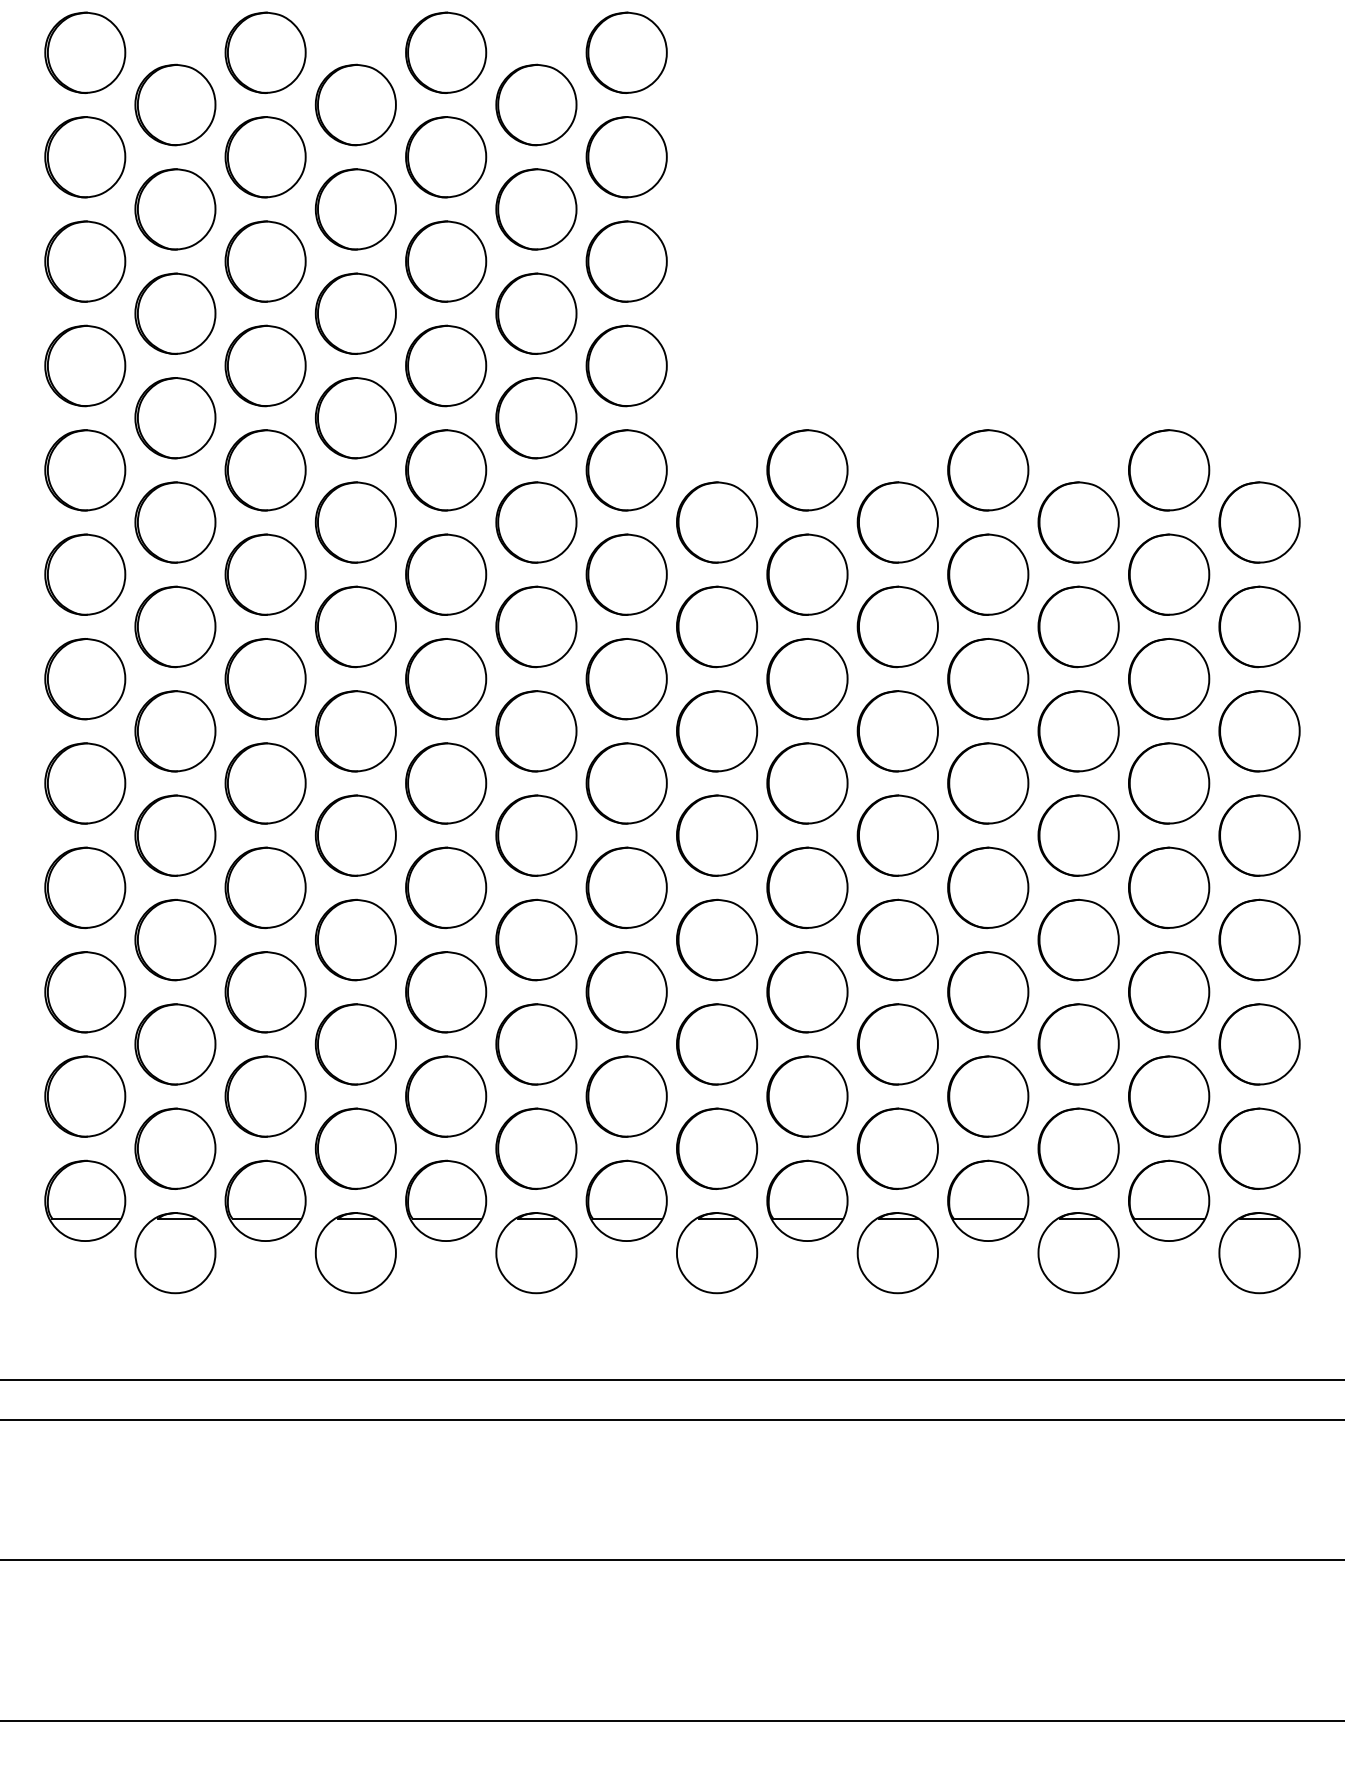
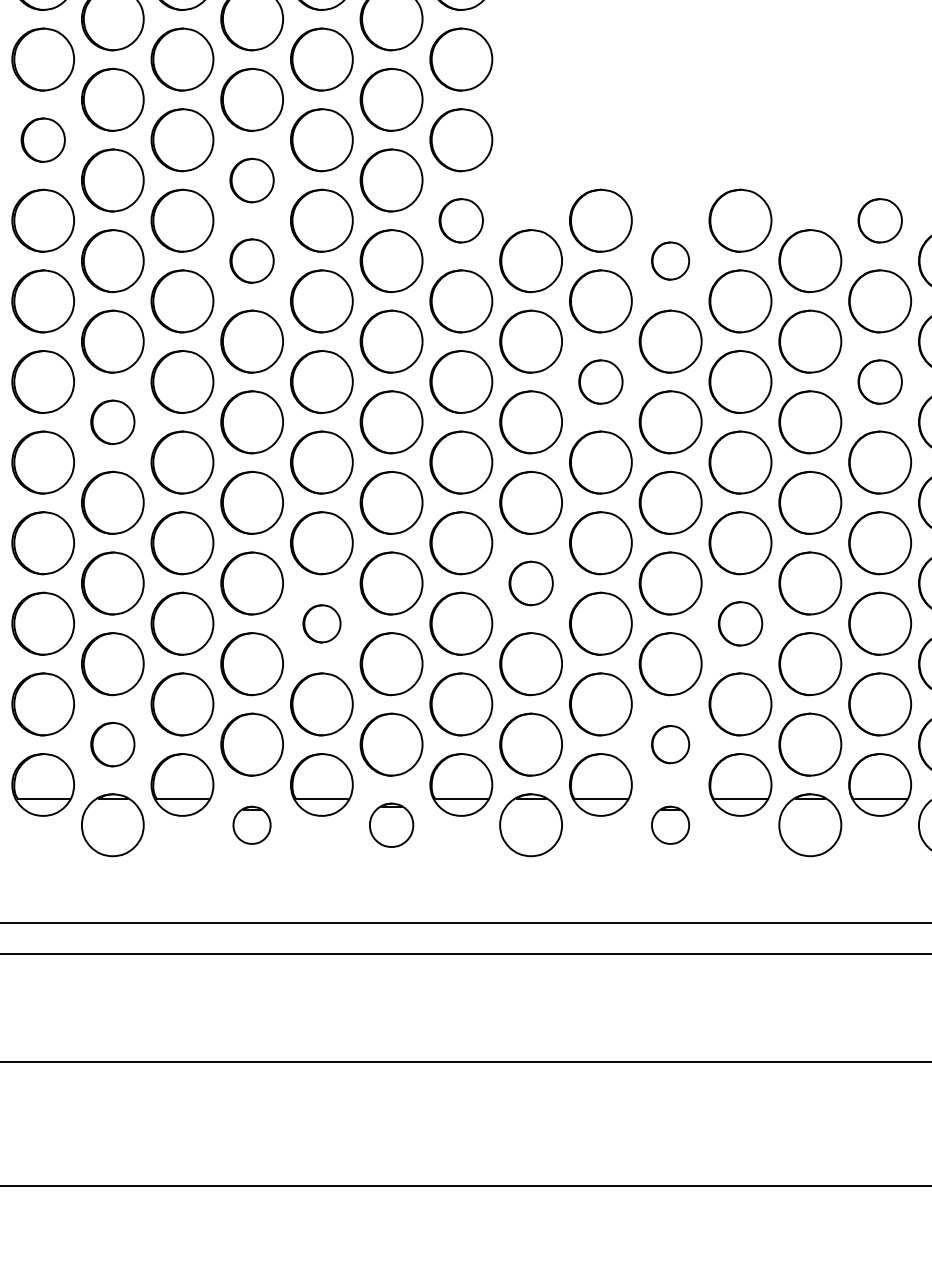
part: (85, 365) -> (43, 139), size x0.7
part: (355, 418) -> (251, 180), size x0.7
part: (626, 470) -> (461, 220), size x0.7
part: (1169, 470) -> (880, 220), size x0.7
part: (355, 522) -> (251, 261), size x0.7
part: (897, 522) -> (670, 261), size x0.6
part: (807, 679) -> (600, 382), size x0.7
part: (1169, 679) -> (880, 382), size x0.7
part: (175, 731) -> (112, 422), size x0.7
part: (717, 939) -> (531, 583), size x0.7
part: (446, 992) -> (322, 623), size x0.6
part: (988, 992) -> (740, 623), size x0.7
part: (175, 1148) -> (112, 744), size x0.7
part: (897, 1148) -> (670, 744), size x0.6
part: (355, 1253) -> (251, 825), size x0.6
part: (536, 1253) -> (391, 825), size x0.7
part: (897, 1253) -> (670, 825), size x0.6

